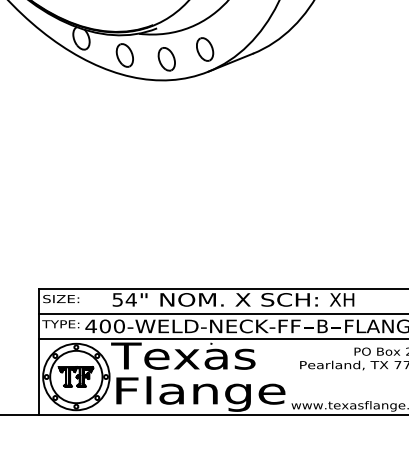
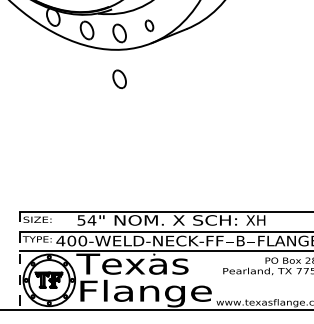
part: (205, 49) -> (149, 25), size x0.6
part: (166, 118) -> (119, 79), added
line: (38, 351) -> (19, 260), solid -> dashed

